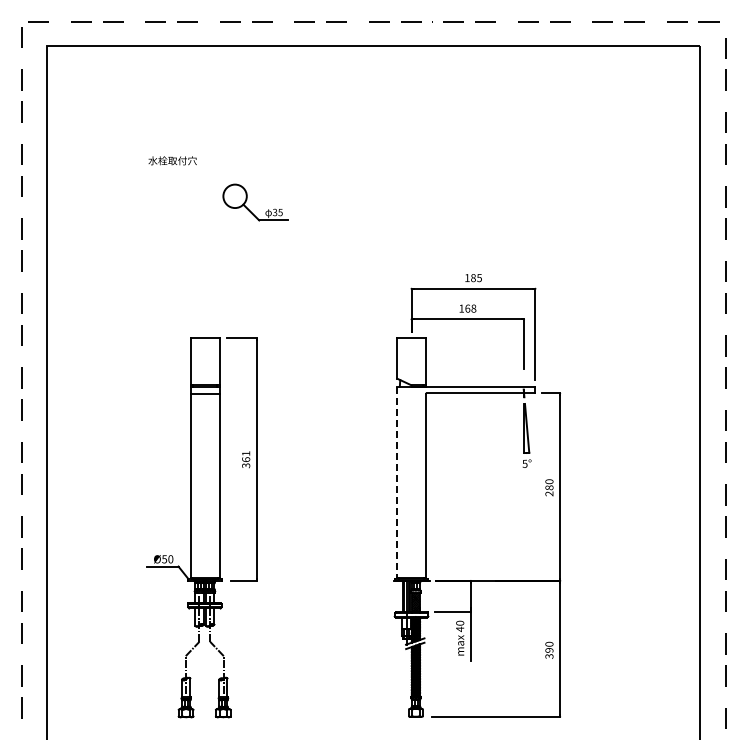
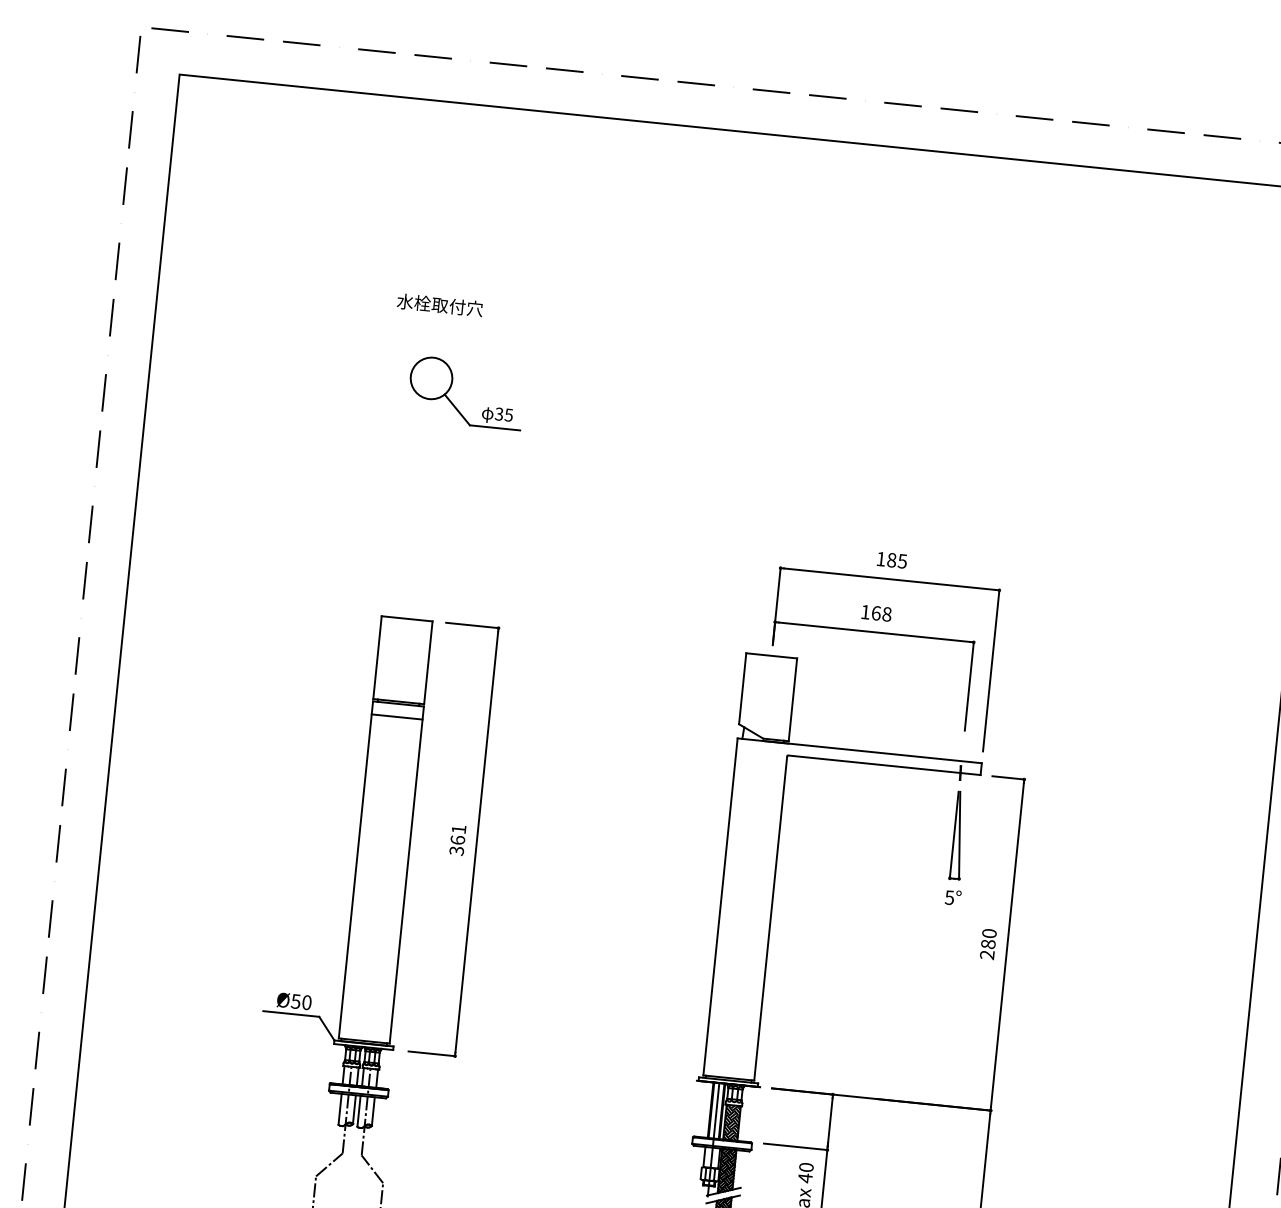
text: (172, 160) -> (439, 304), moved
part: (247, 199) -> (452, 386), moved
line: (397, 482) -> (721, 907), dashed -> solid

